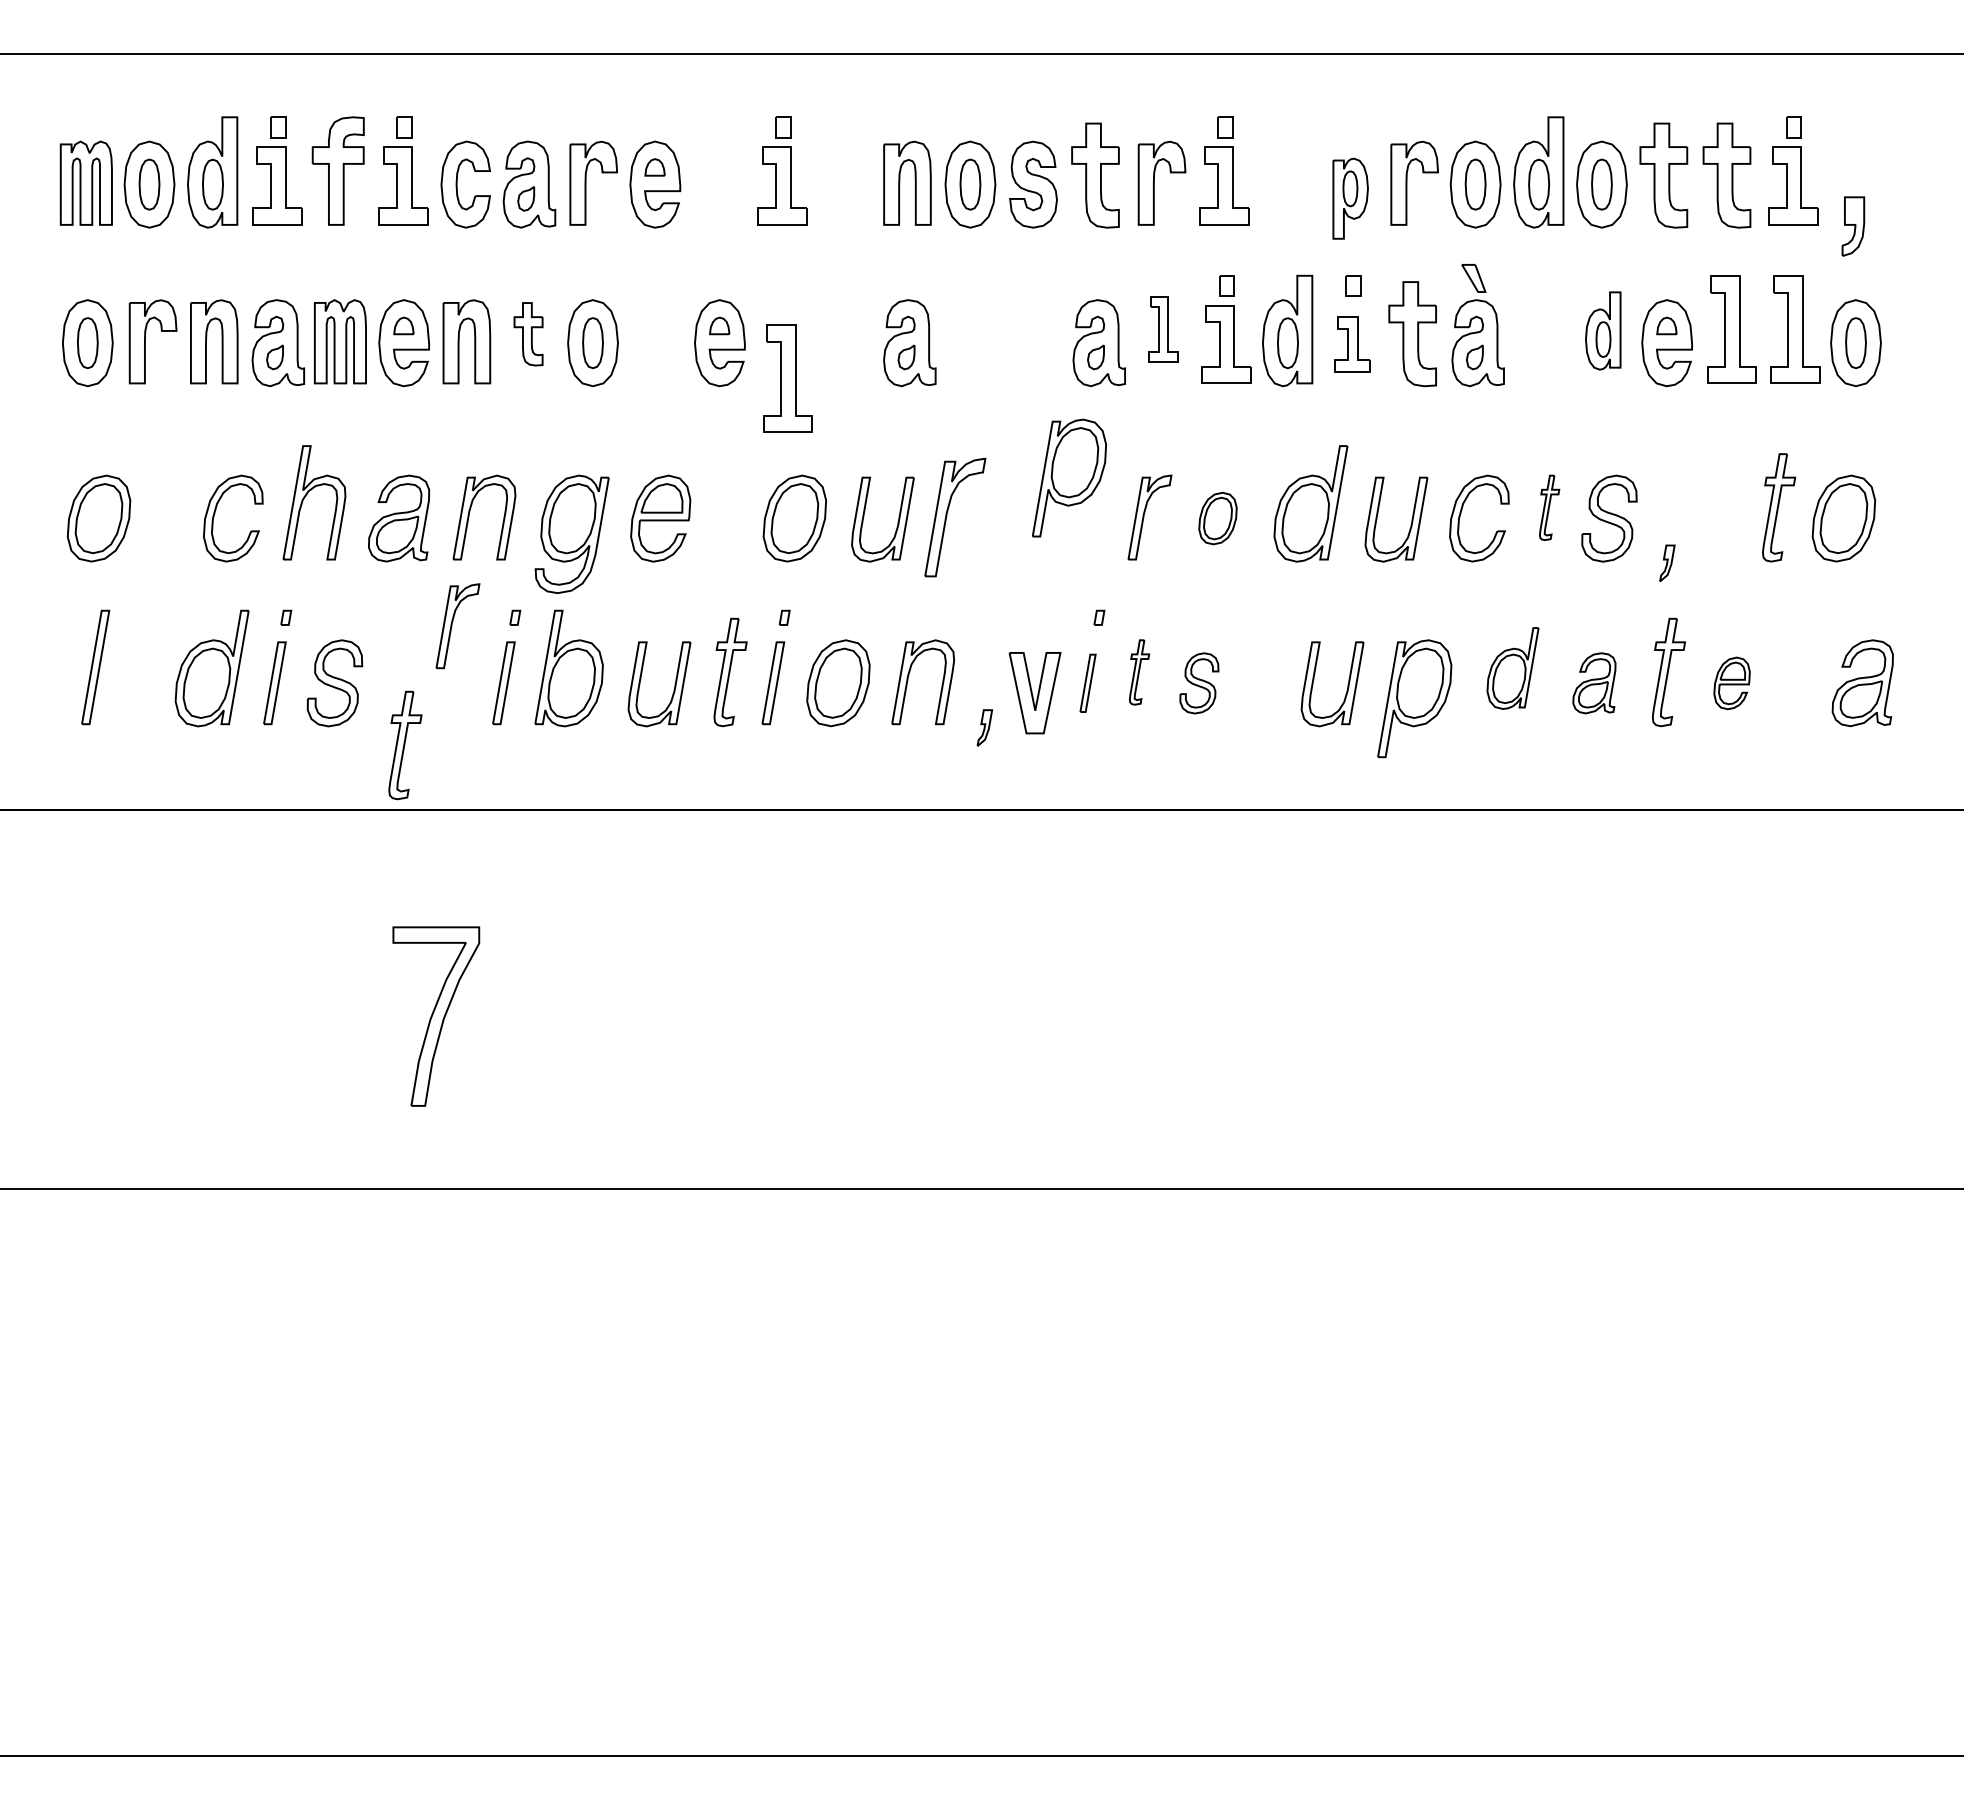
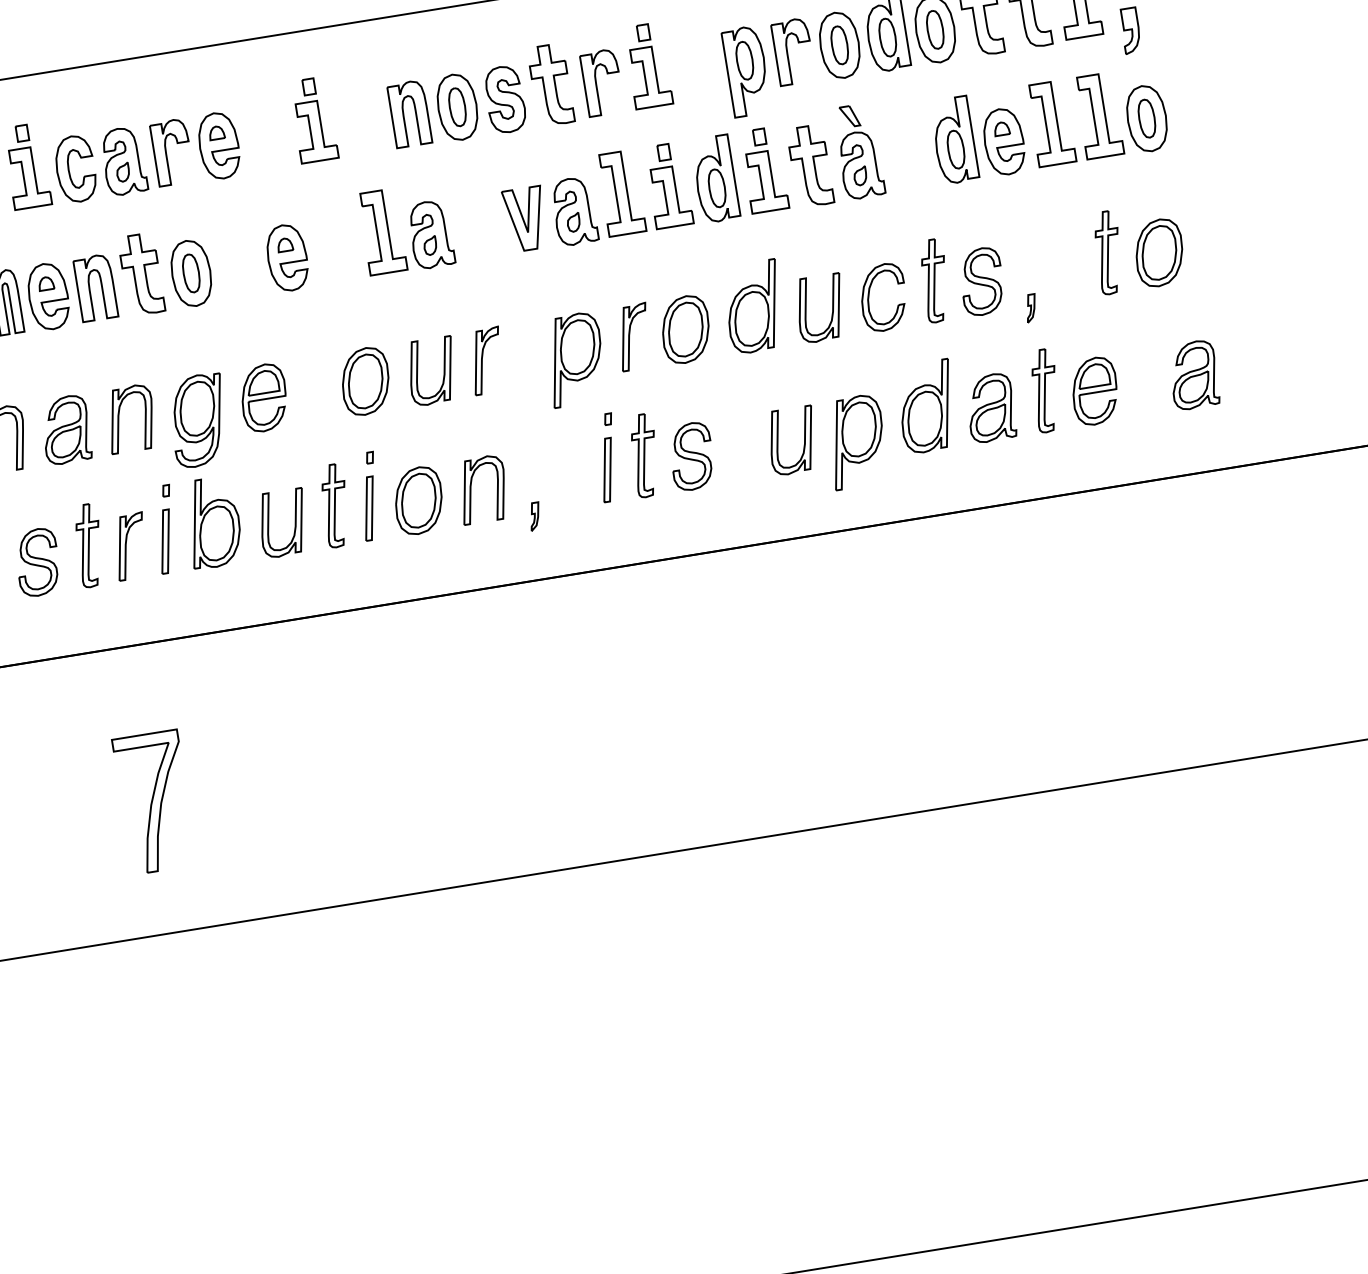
part: (1350, 198) -> (746, 71), size x1.43
part: (1163, 329) -> (621, 193), size x1.67
part: (1602, 330) -> (953, 140), size x1.43
part: (528, 334) -> (141, 274), size x1.67
part: (1352, 344) -> (766, 181), size x1.43
part: (787, 378) -> (382, 231), moved
part: (1069, 477) -> (575, 359), moved
part: (1549, 507) -> (935, 280), size x1.67
part: (955, 517) -> (486, 360), size x0.71
part: (1217, 518) -> (685, 329), size x1.67
part: (457, 626) -> (130, 546), moved
part: (1512, 668) -> (926, 406), size x1.43
part: (1139, 672) -> (645, 455), size x1.67
part: (1087, 683) -> (607, 470), size x1.43
part: (1199, 683) -> (691, 456), size x1.43
part: (1594, 683) -> (990, 408), size x1.43
part: (1731, 683) -> (1094, 391), size x1.67
part: (1034, 693) -> (525, 219), moved
part: (405, 745) -> (89, 545), moved

